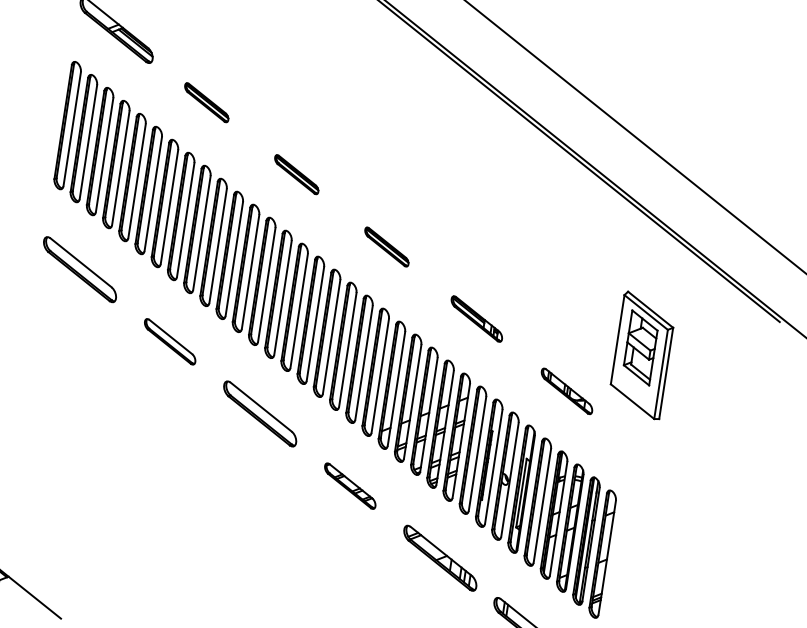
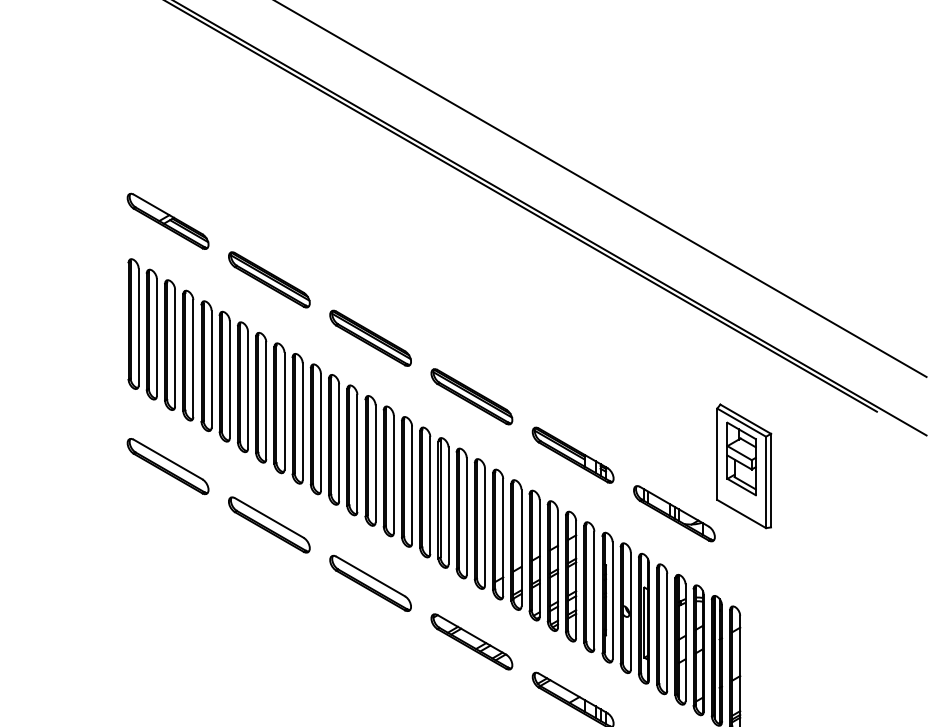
part: (206, 102) -> (269, 279), size x1.67
part: (296, 173) -> (370, 337), size x1.67
part: (386, 246) -> (471, 396), size x1.67
part: (476, 318) -> (572, 454), size x1.43
part: (170, 341) -> (269, 524), size x1.43
part: (567, 391) -> (674, 513), size x1.43
part: (349, 485) -> (471, 641), size x1.43

